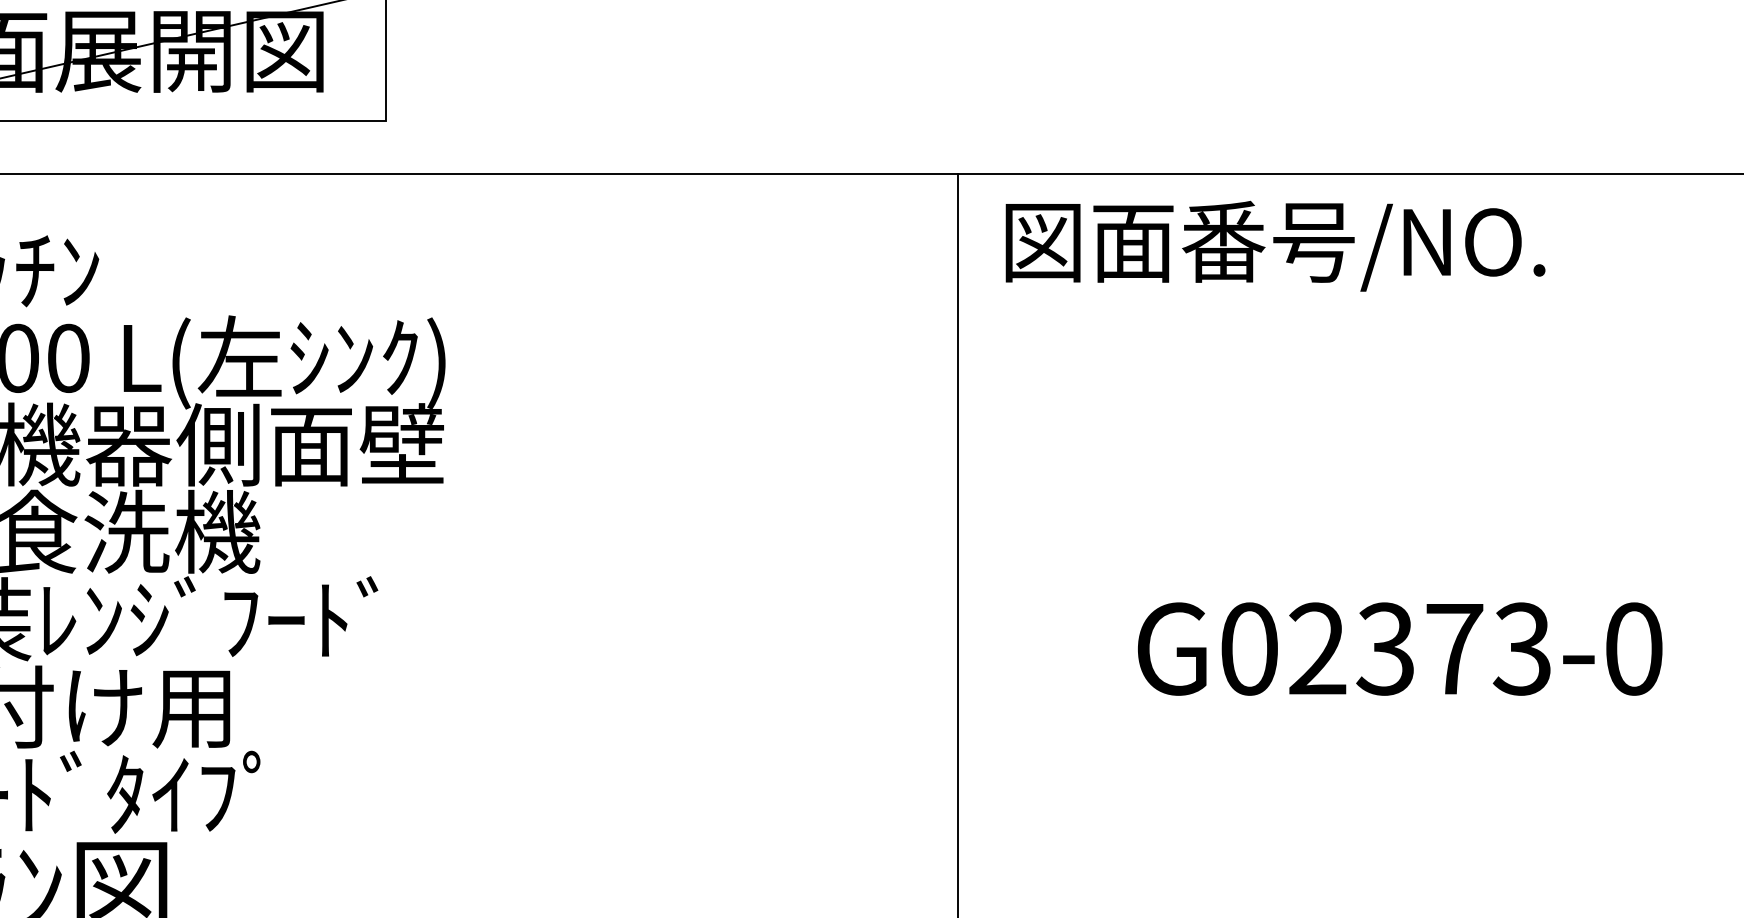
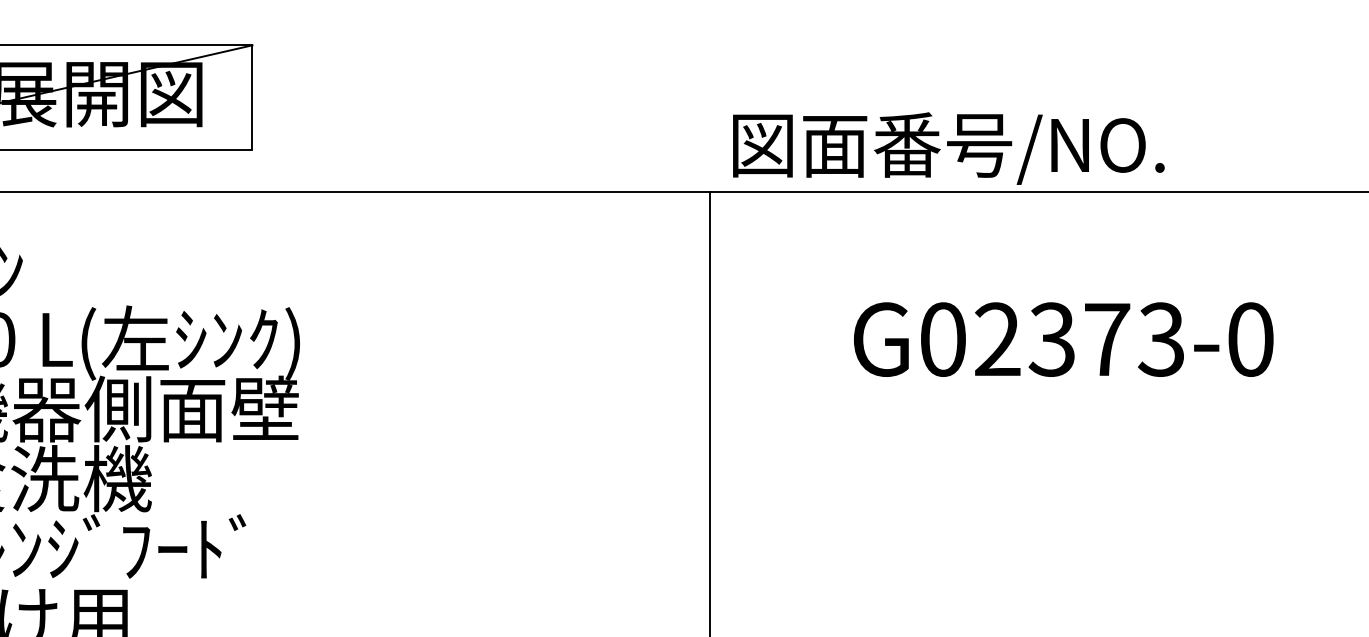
text: (1275, 245) -> (948, 147), moved
text: (1400, 648) -> (1063, 339), moved

